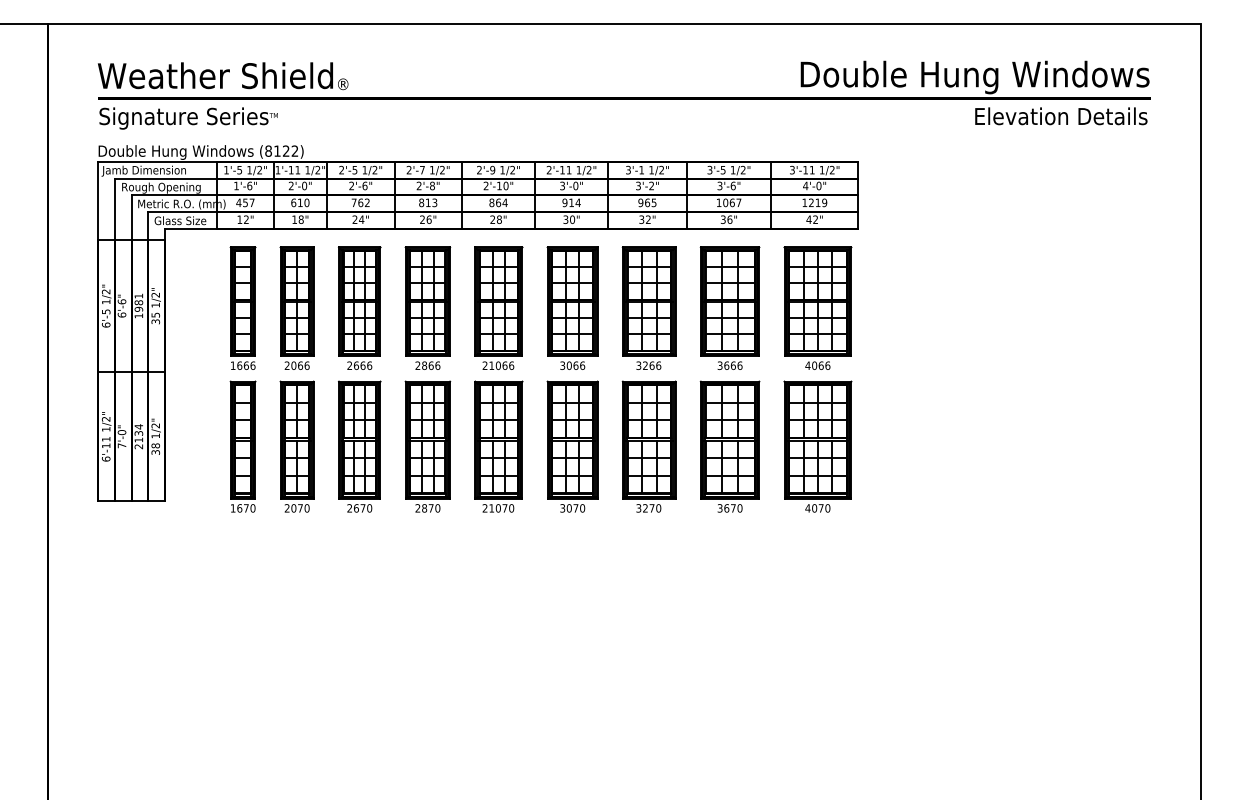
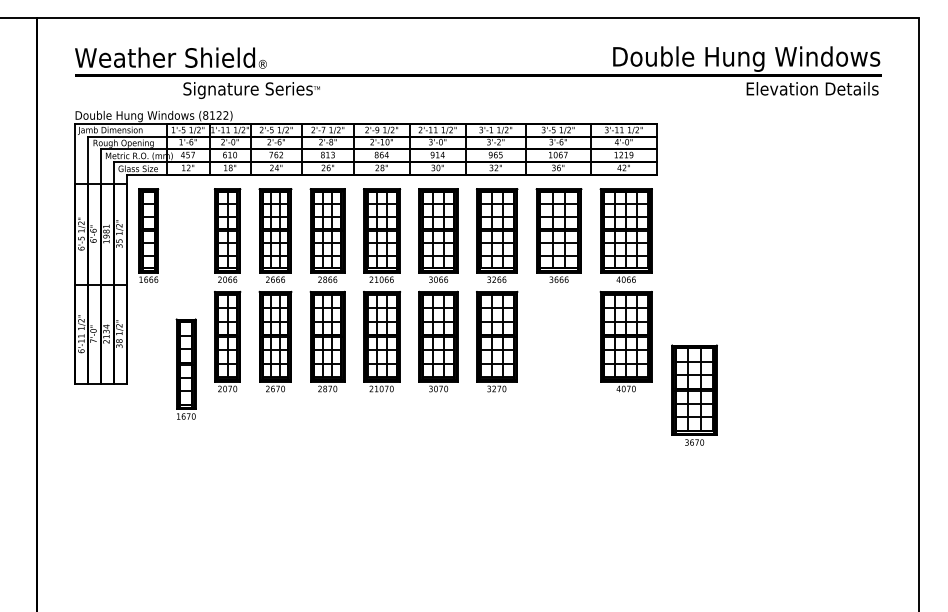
text: (188, 118) -> (251, 90), moved
part: (242, 307) -> (148, 235), moved
part: (242, 446) -> (185, 369), moved
part: (729, 446) -> (694, 395), moved

